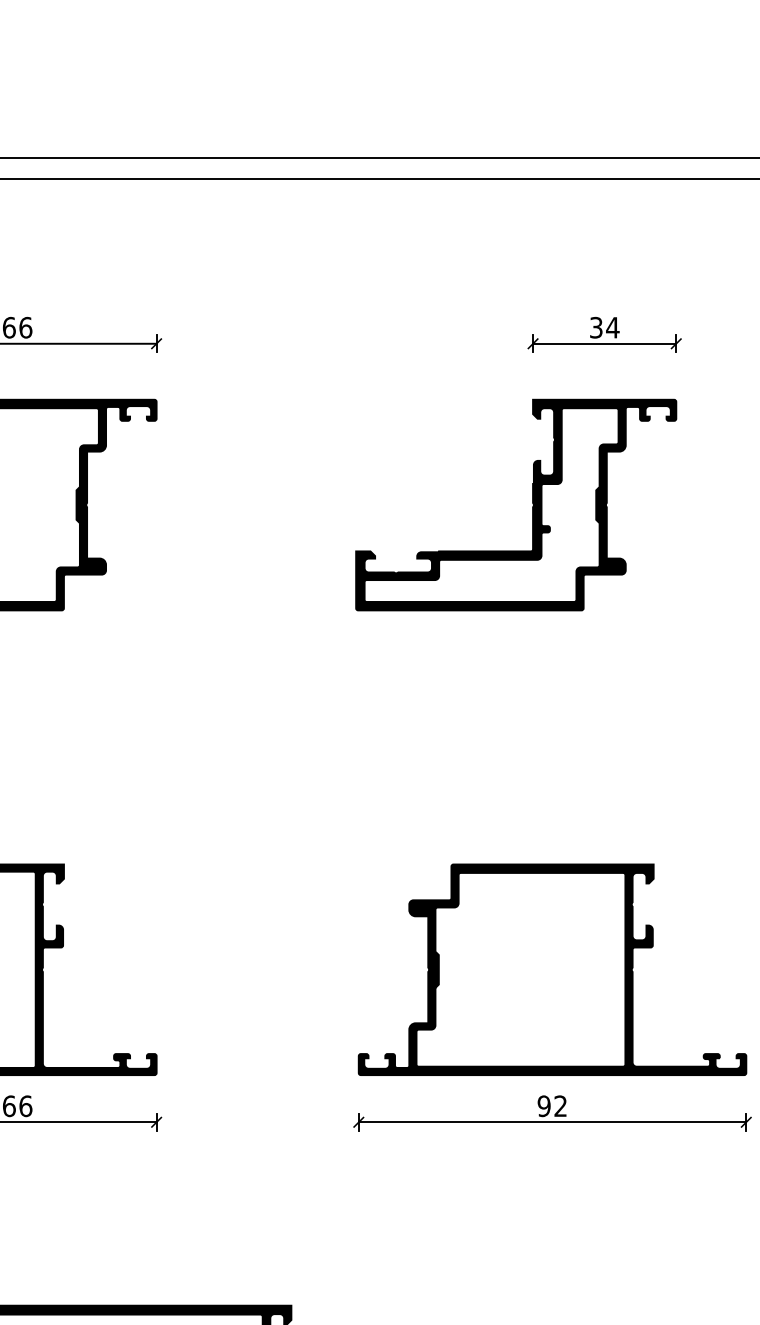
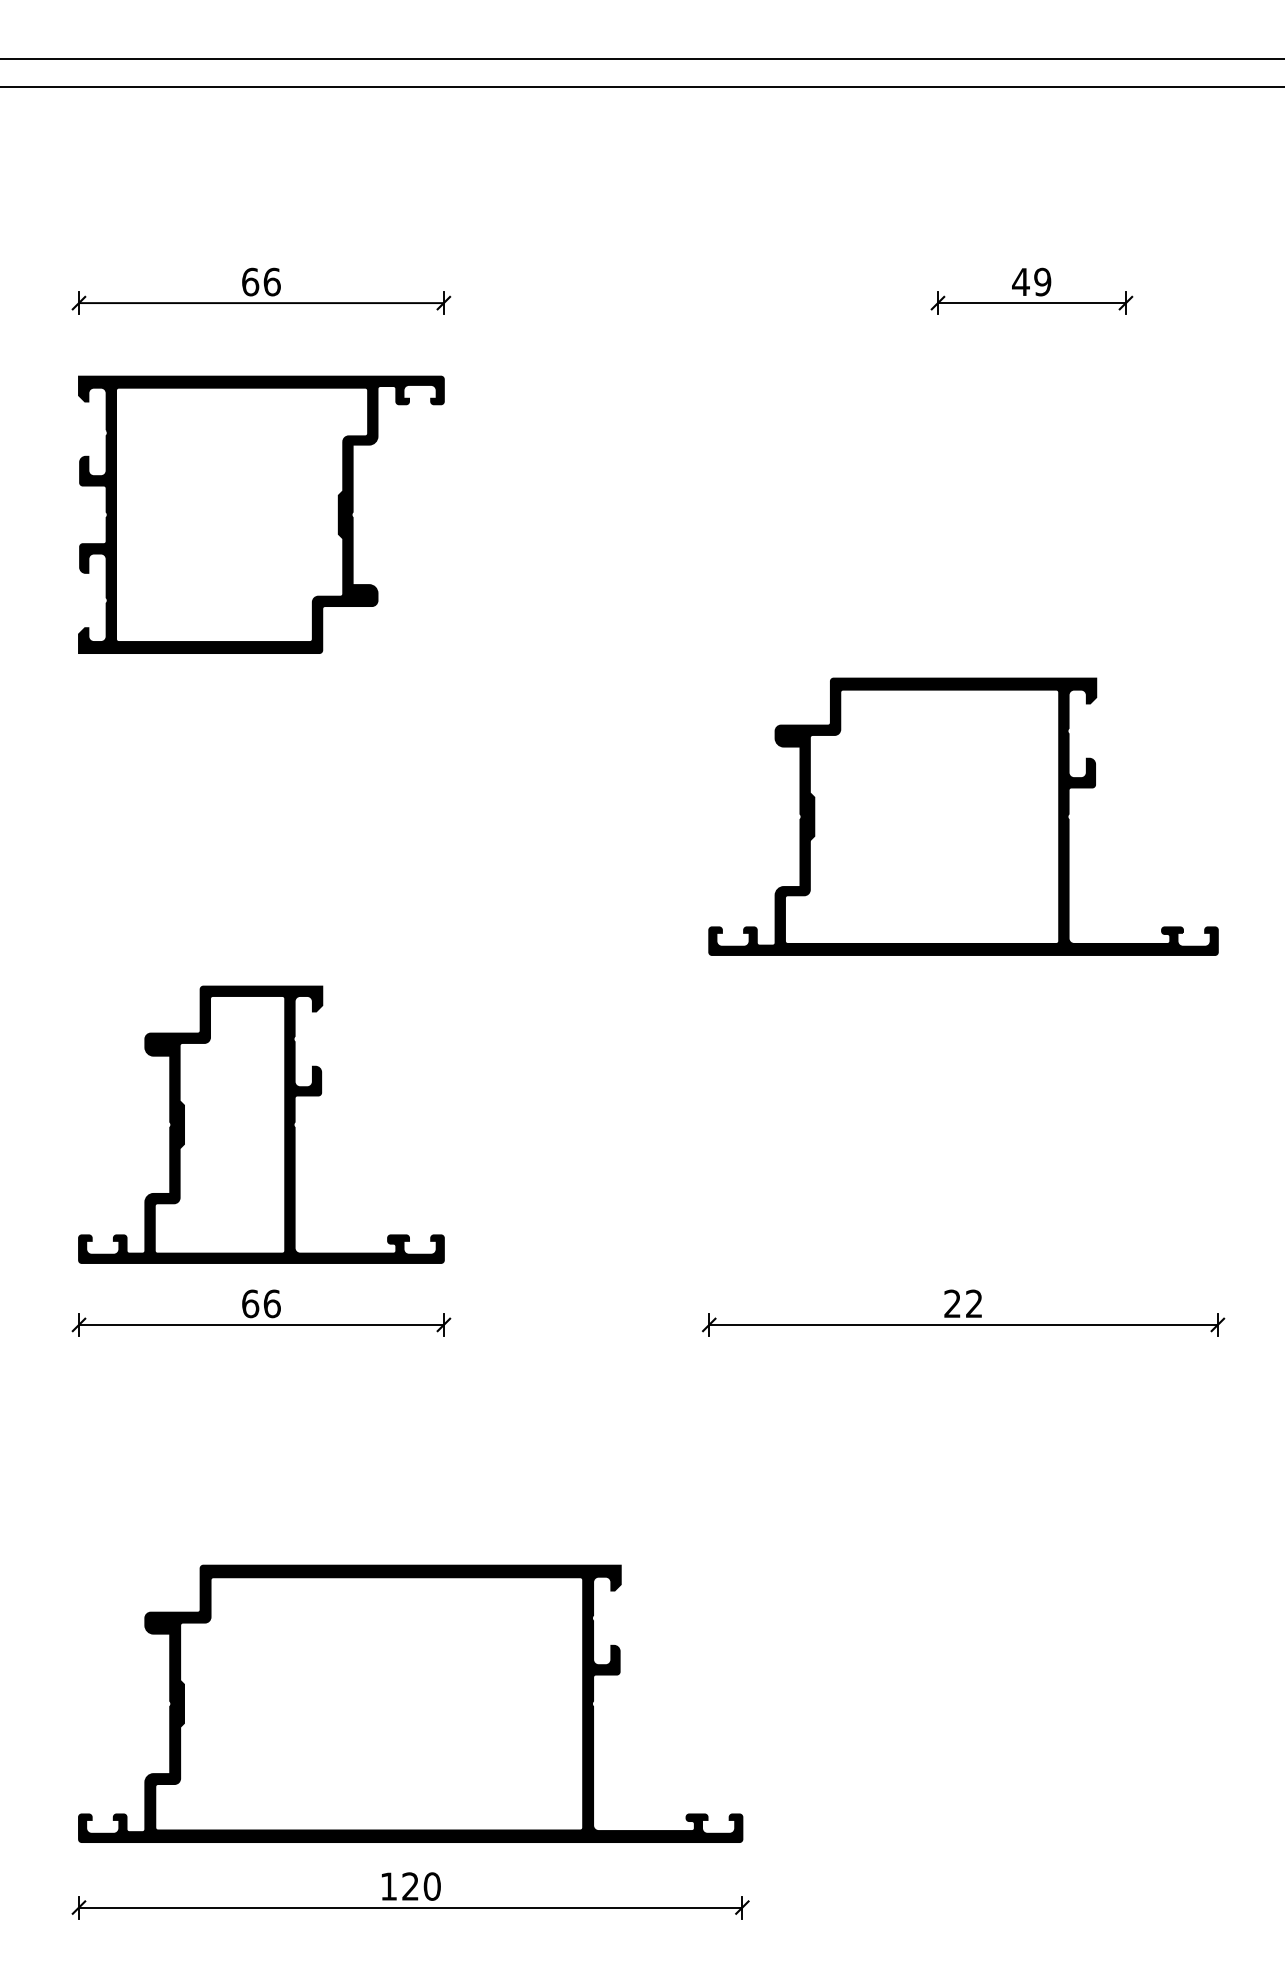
text: (604, 327) -> (1031, 281), 34 -> 49
part: (532, 504) -> (937, 513), removed
part: (552, 969) -> (963, 816), moved
text: (544, 1105) -> (952, 1303), 92 -> 22

